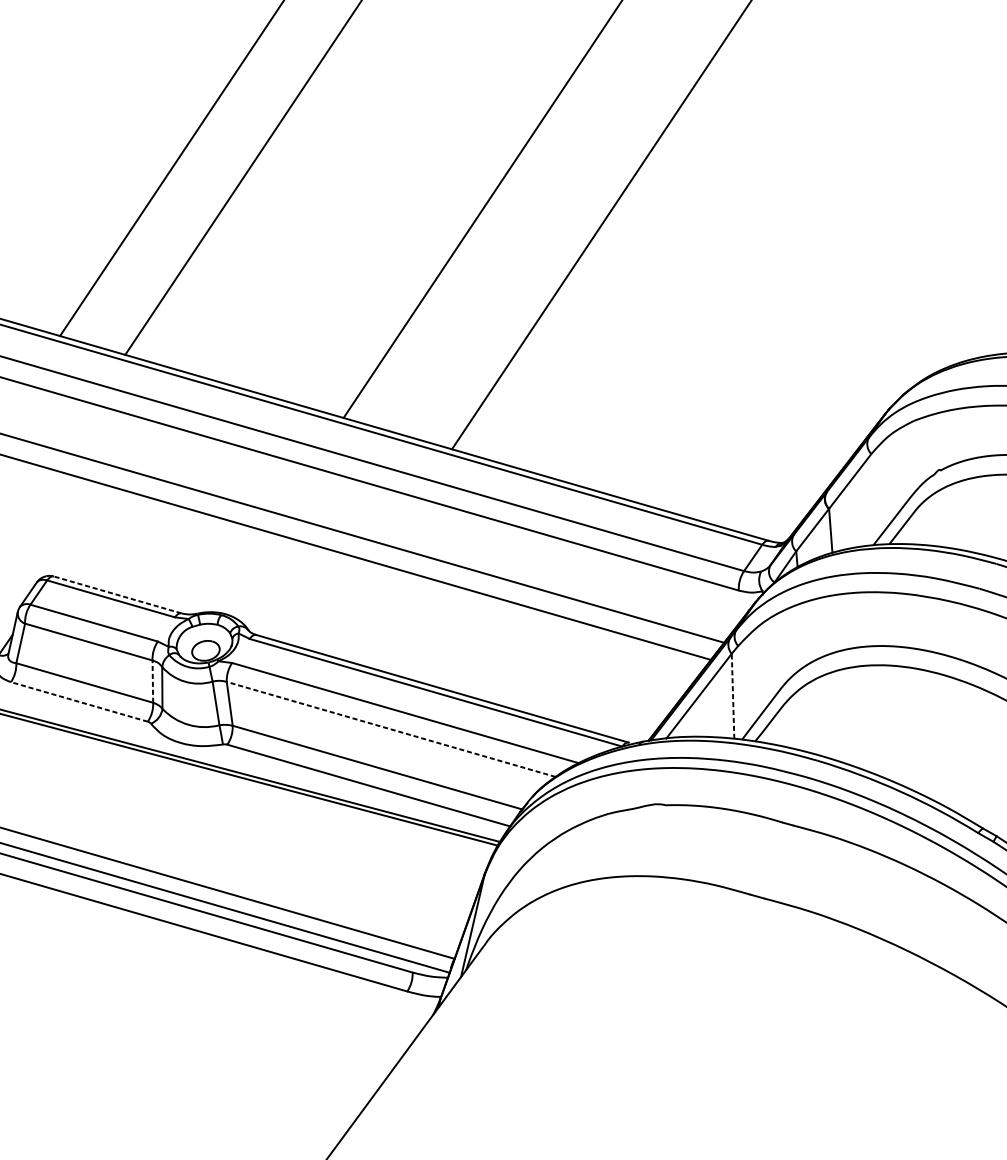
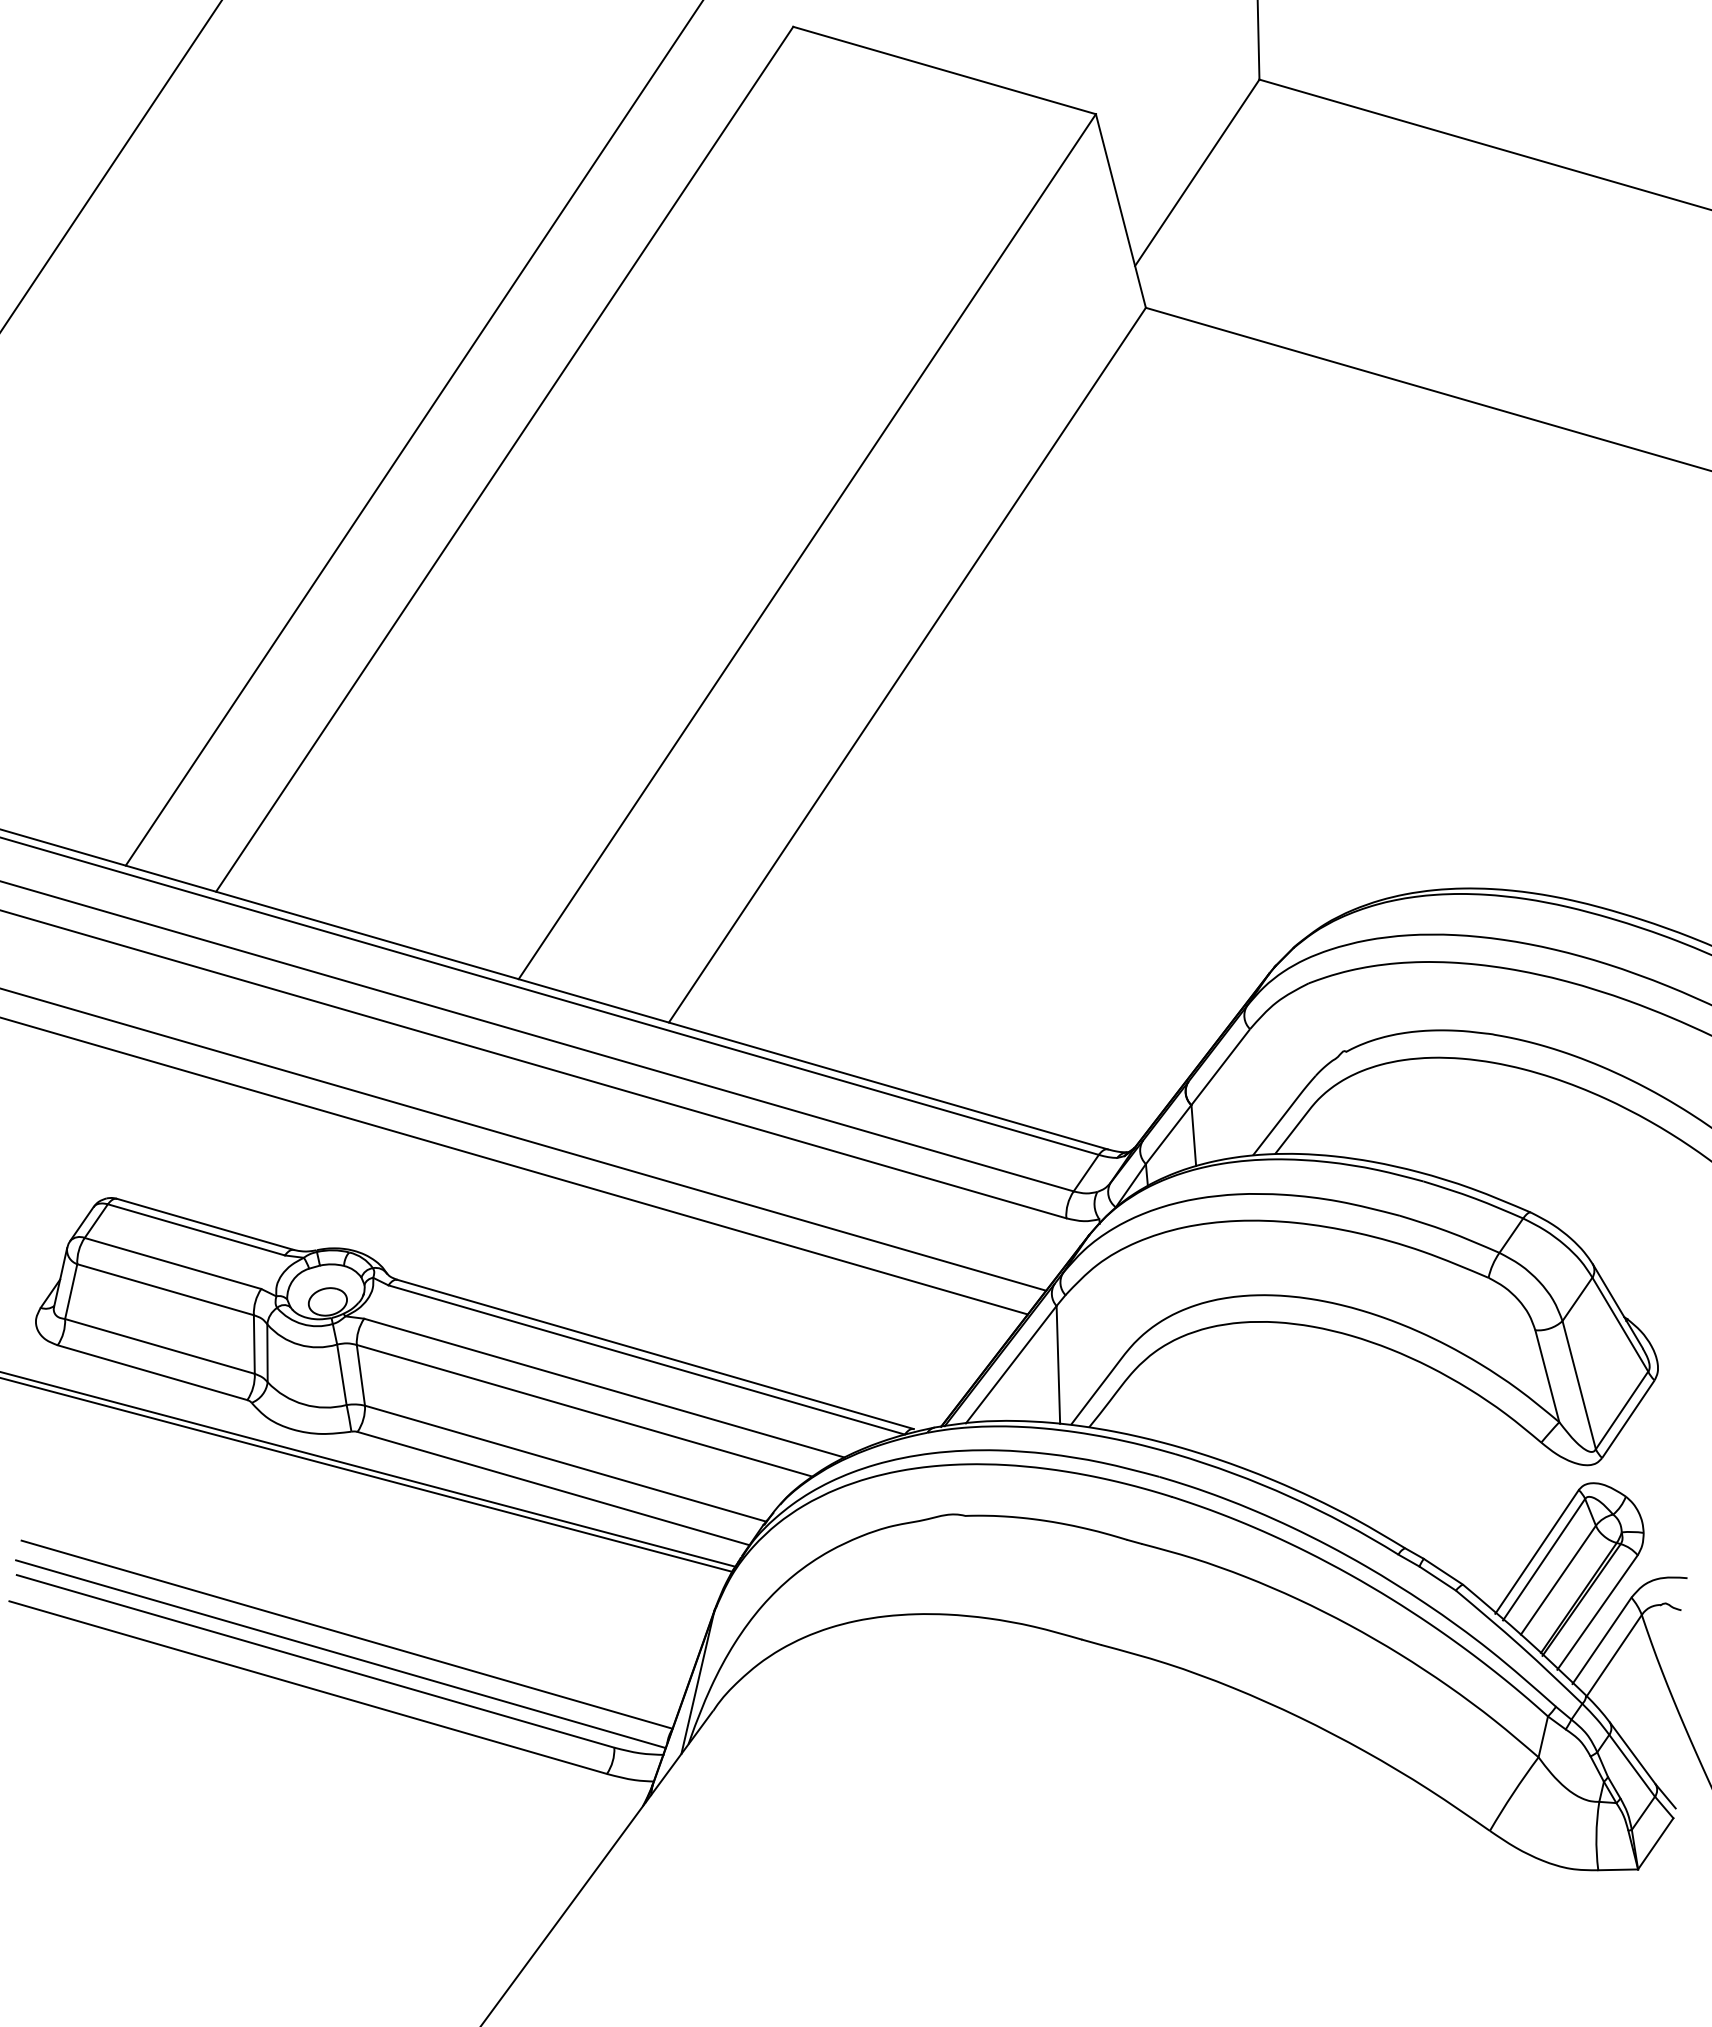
line: (116, 595) -> (204, 1224), dashed -> solid
line: (152, 681) -> (254, 1344), dashed -> solid
line: (733, 696) -> (1058, 1364), dashed -> solid
line: (79, 701) -> (152, 1372), dashed -> solid
line: (391, 729) -> (584, 1410), dashed -> solid

